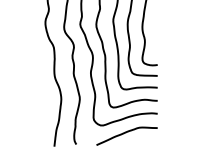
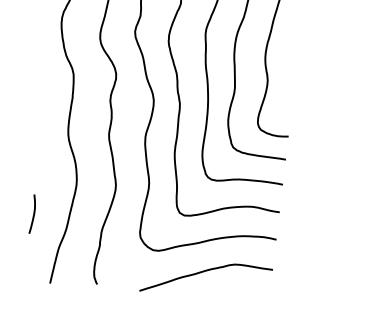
line: (42, 115) -> (32, 214), added

